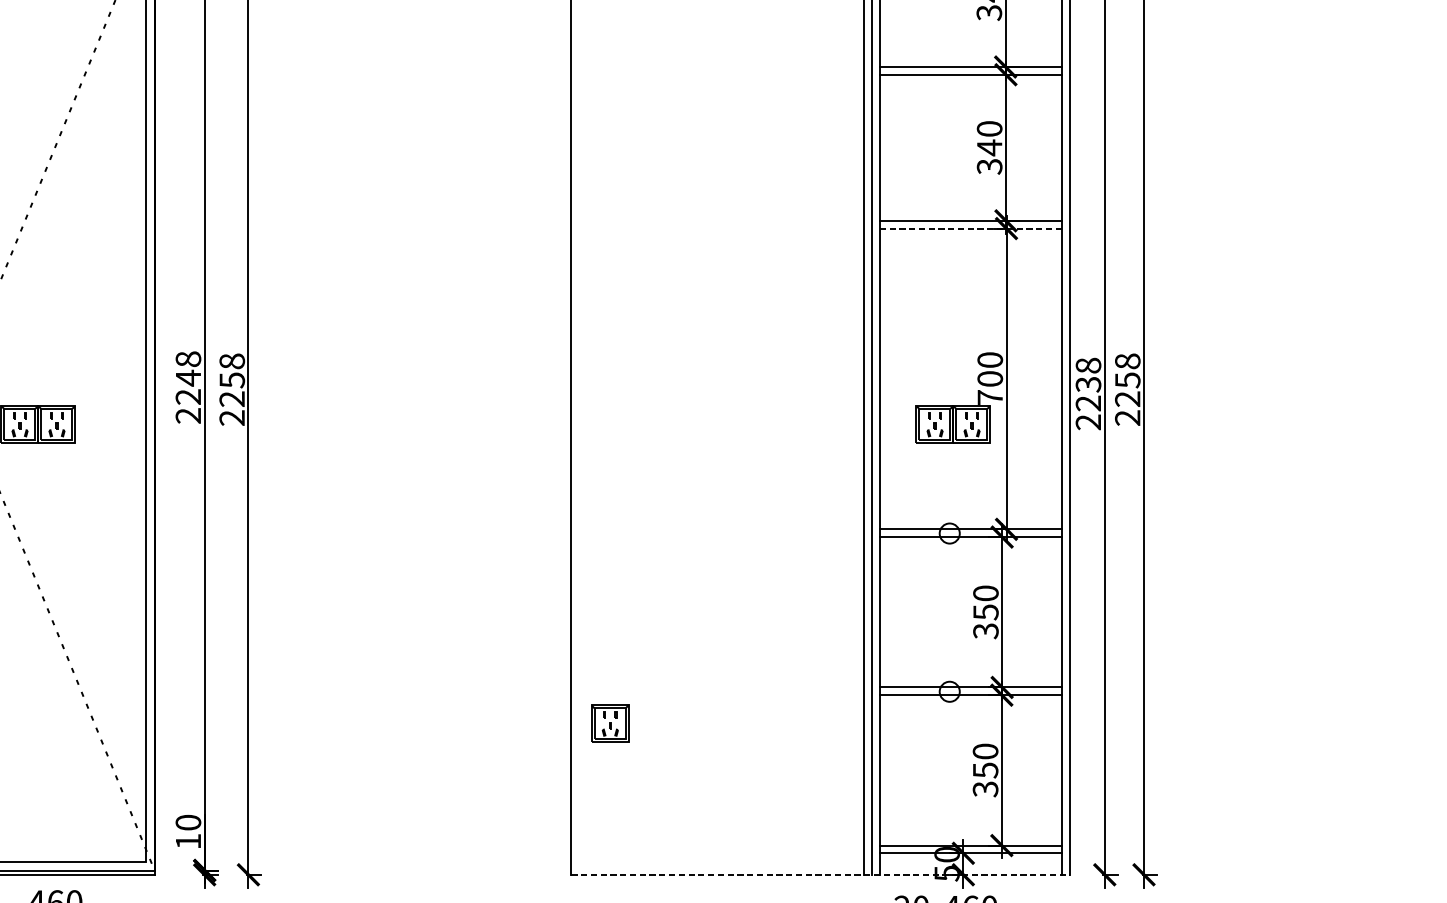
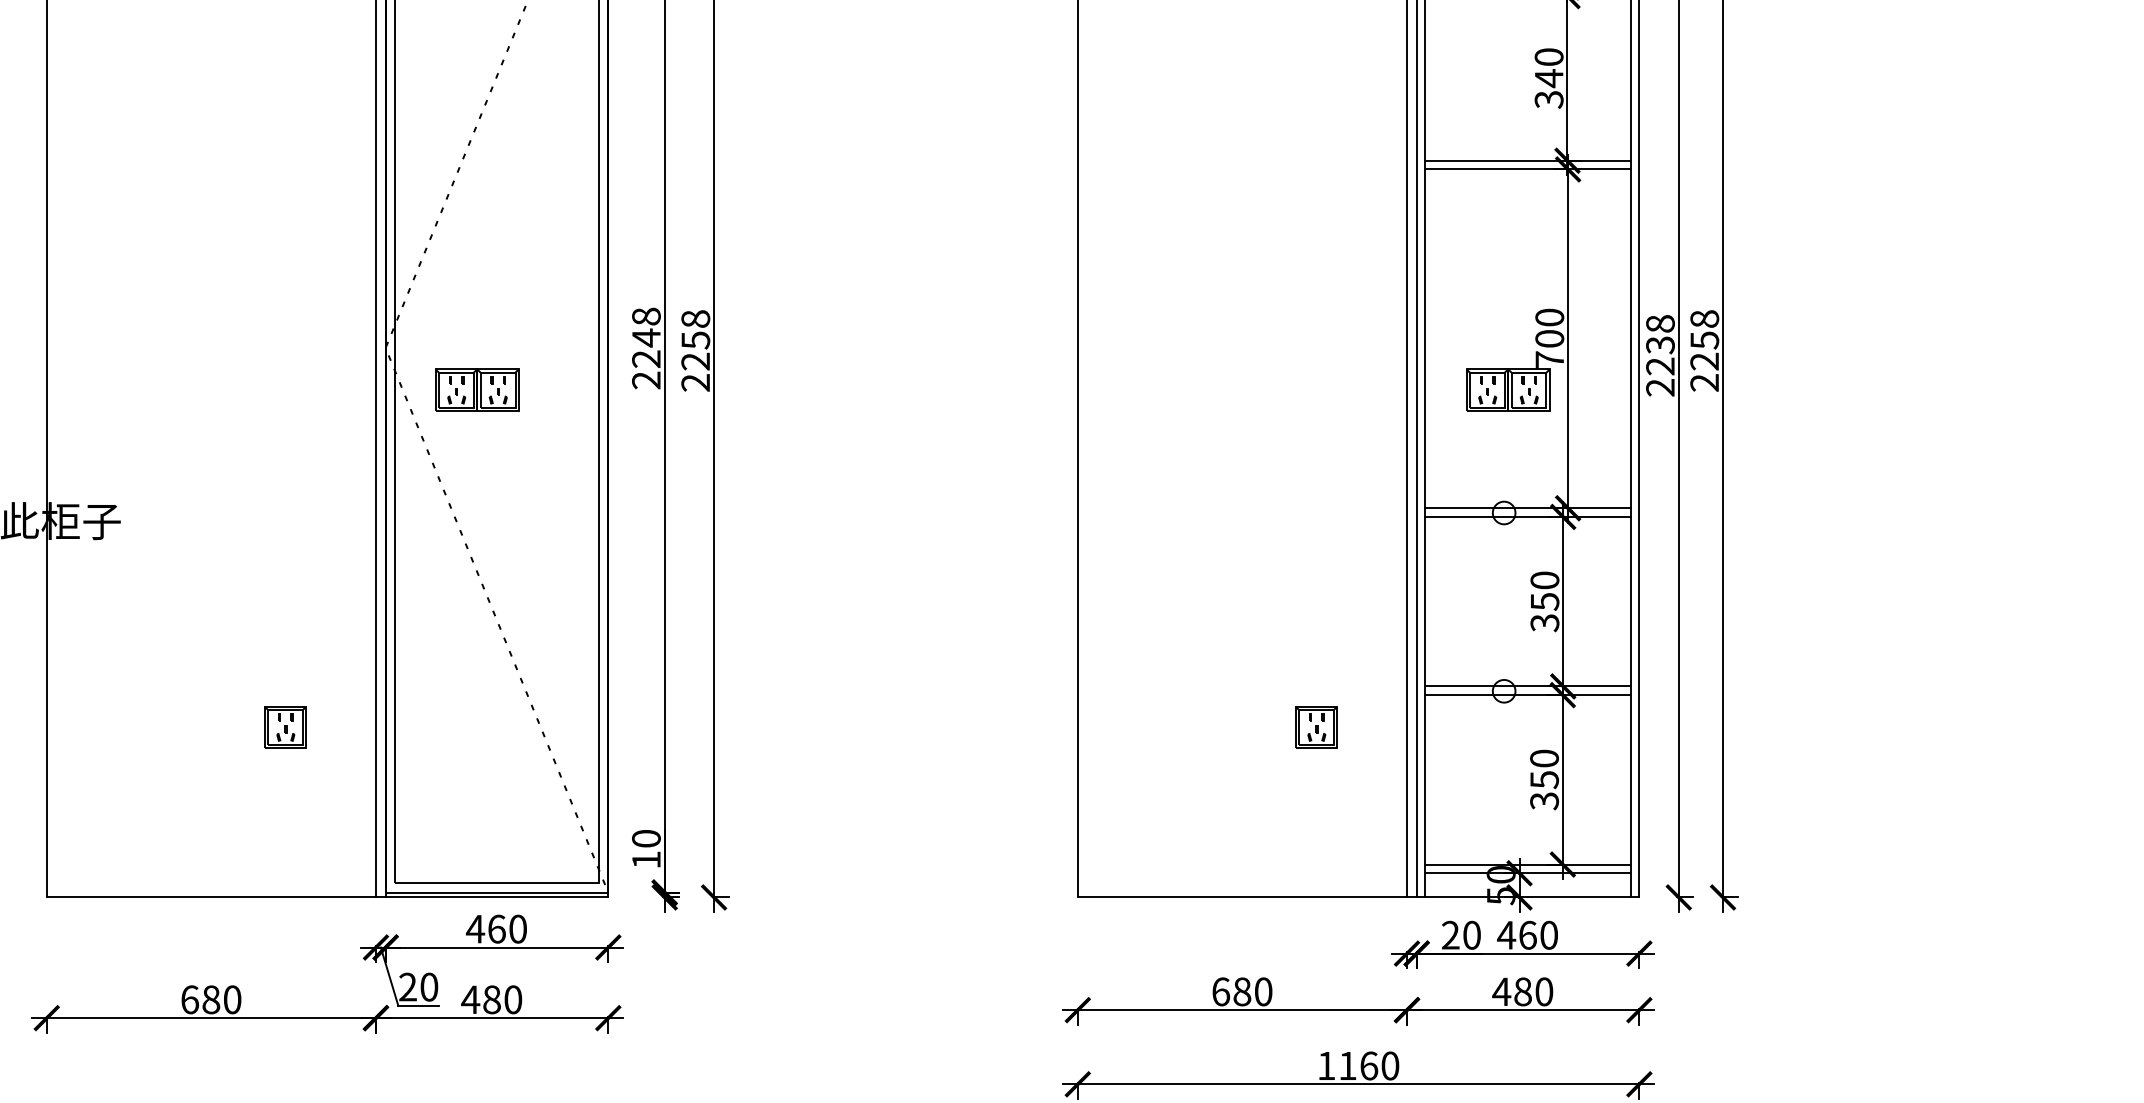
line: (971, 228) -> (1528, 169), dashed -> solid
part: (610, 723) -> (1316, 727), moved
line: (820, 874) -> (1358, 897), dashed -> solid

